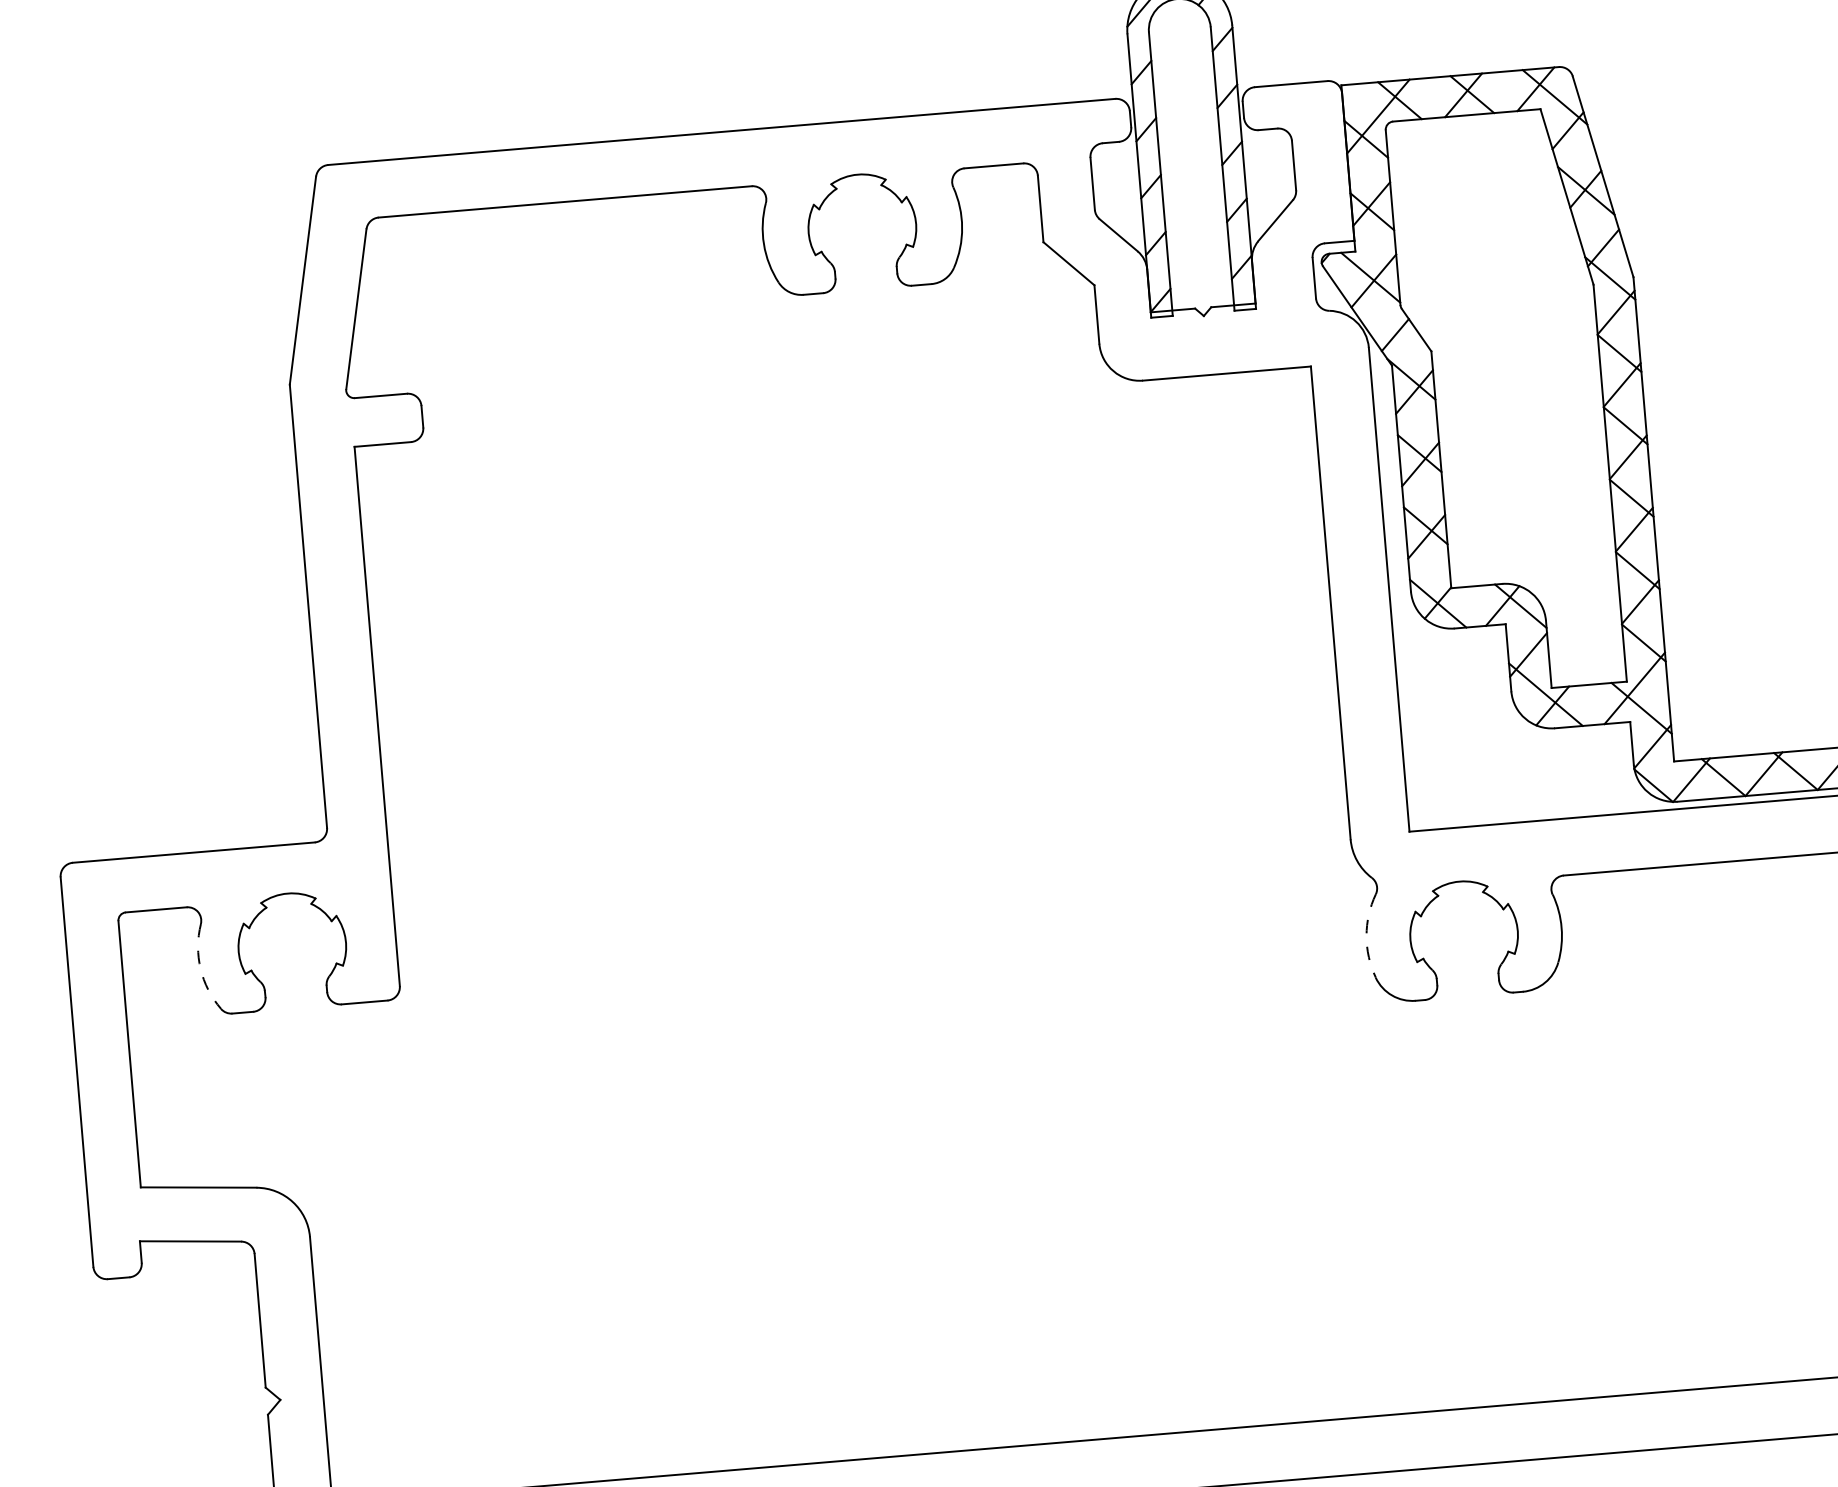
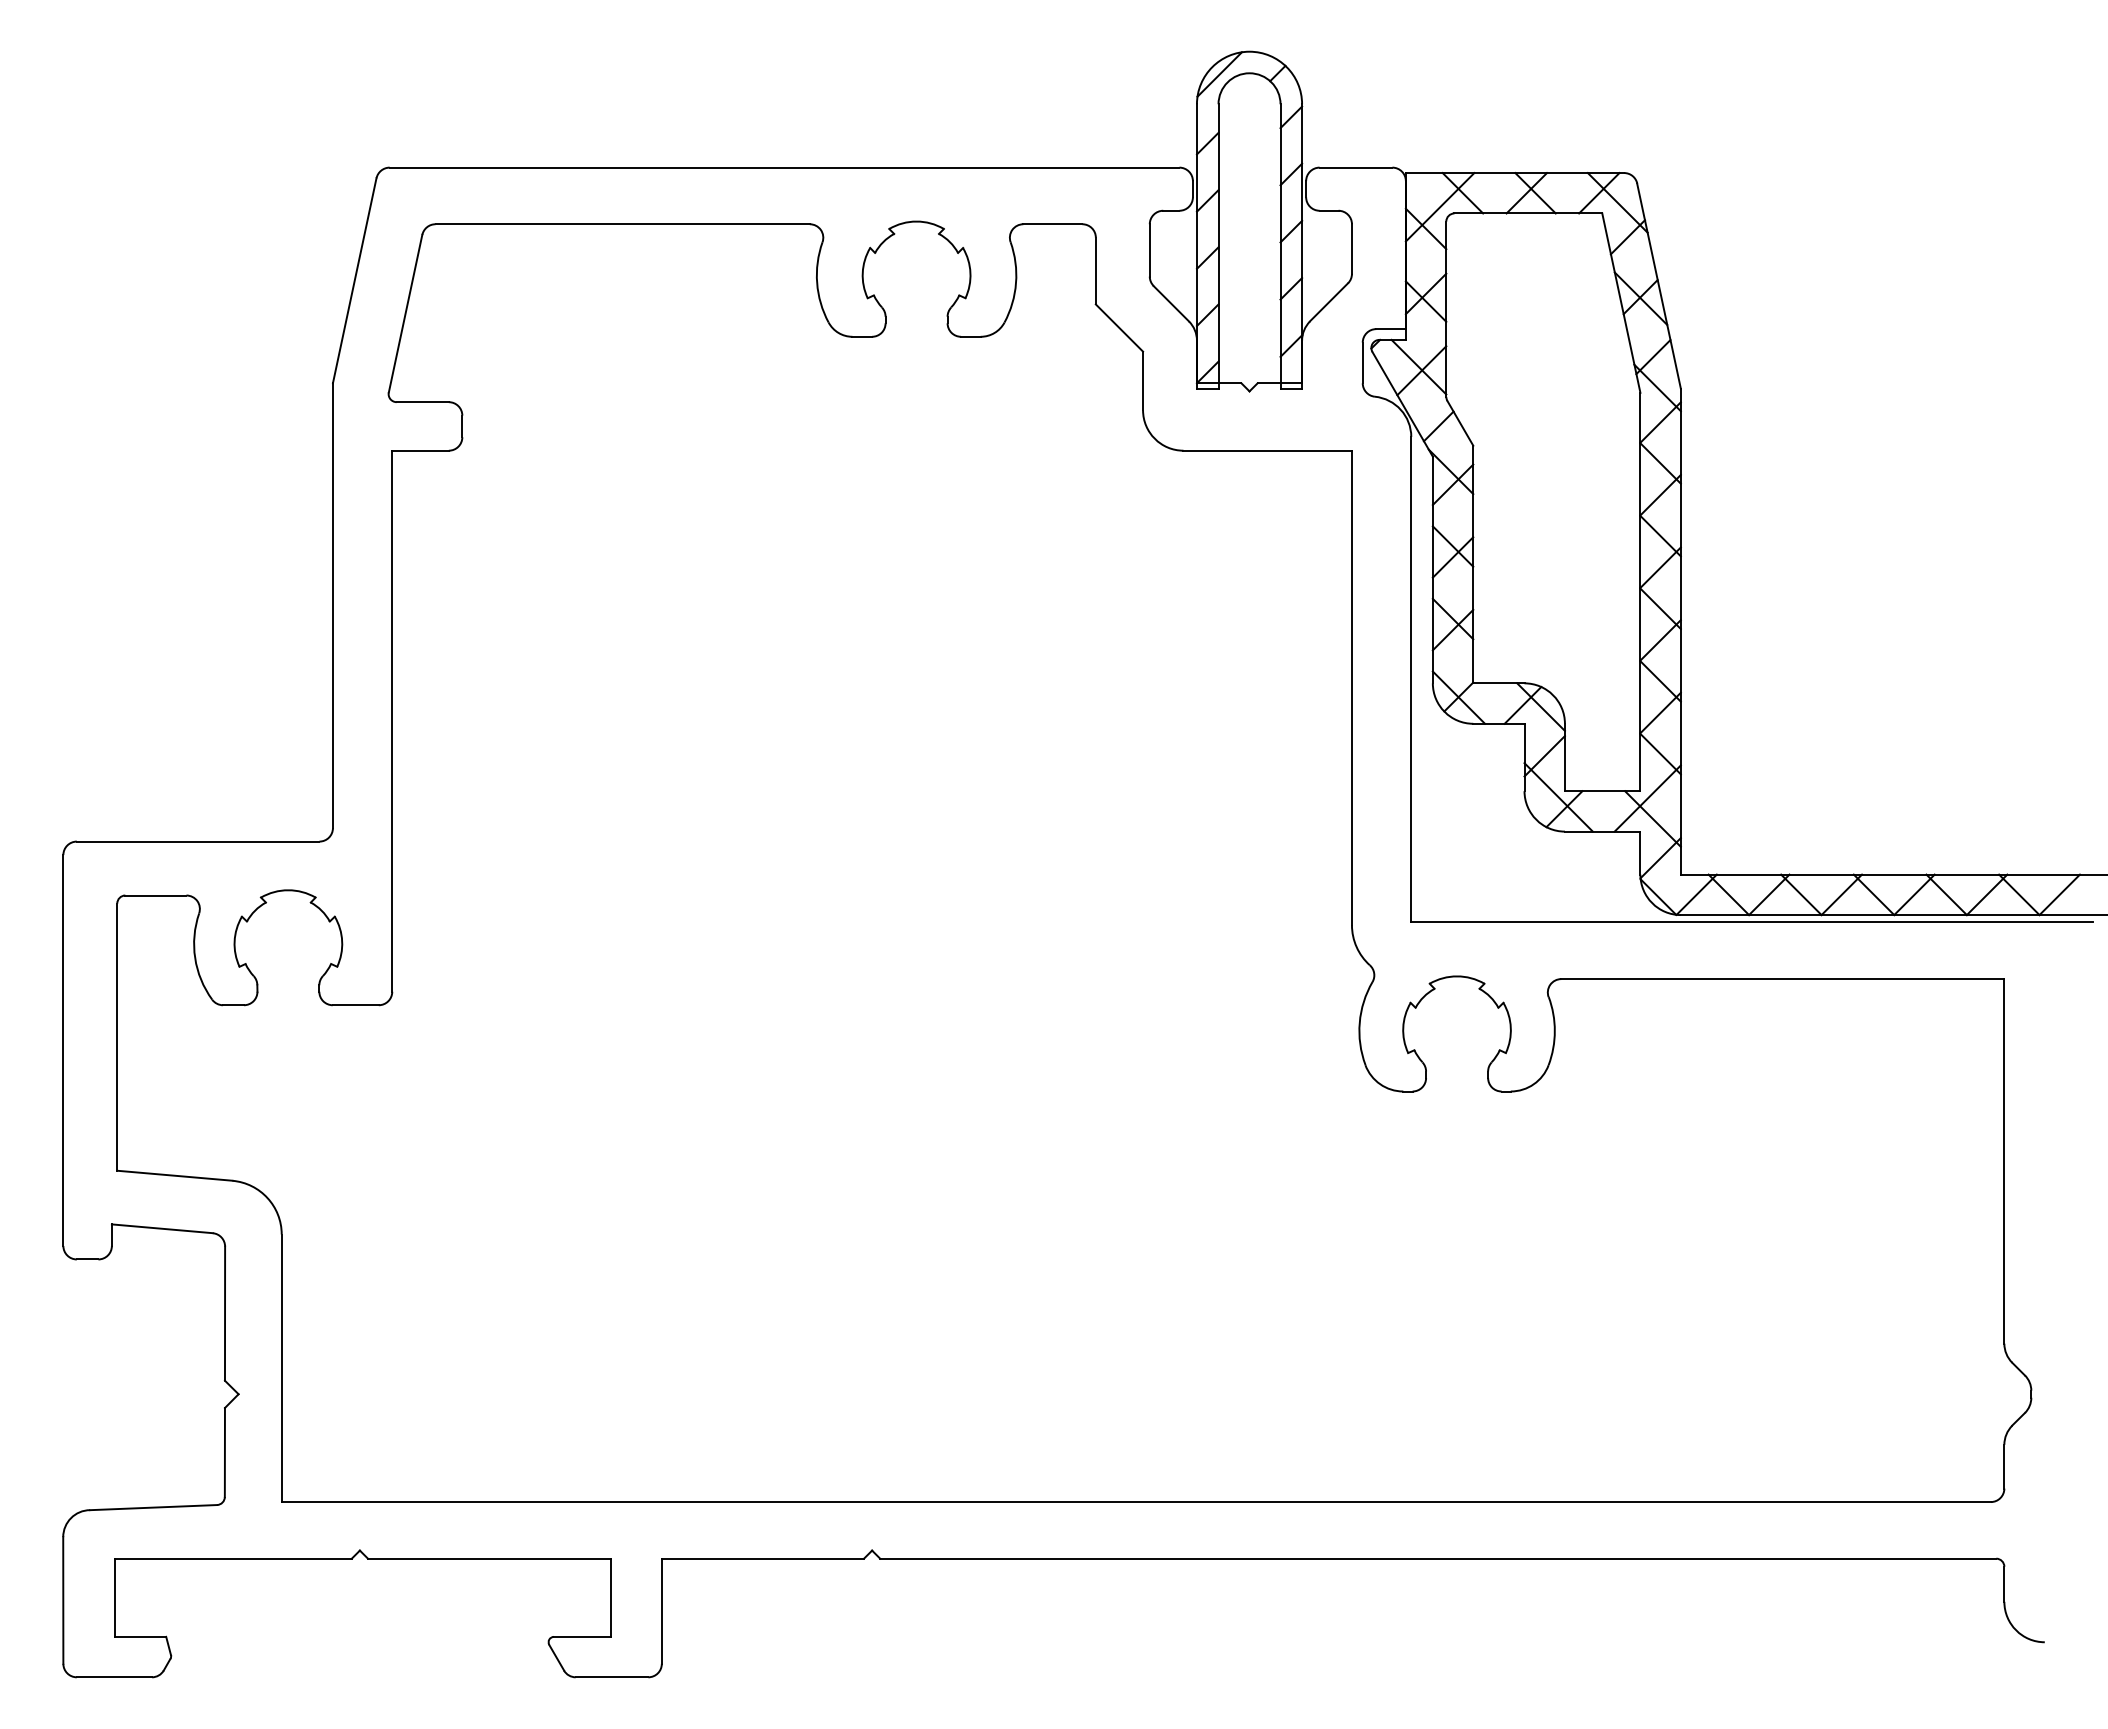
arc: (1366, 935) -> (1359, 1022), dashed -> solid
arc: (200, 969) -> (195, 958), dashed -> solid

